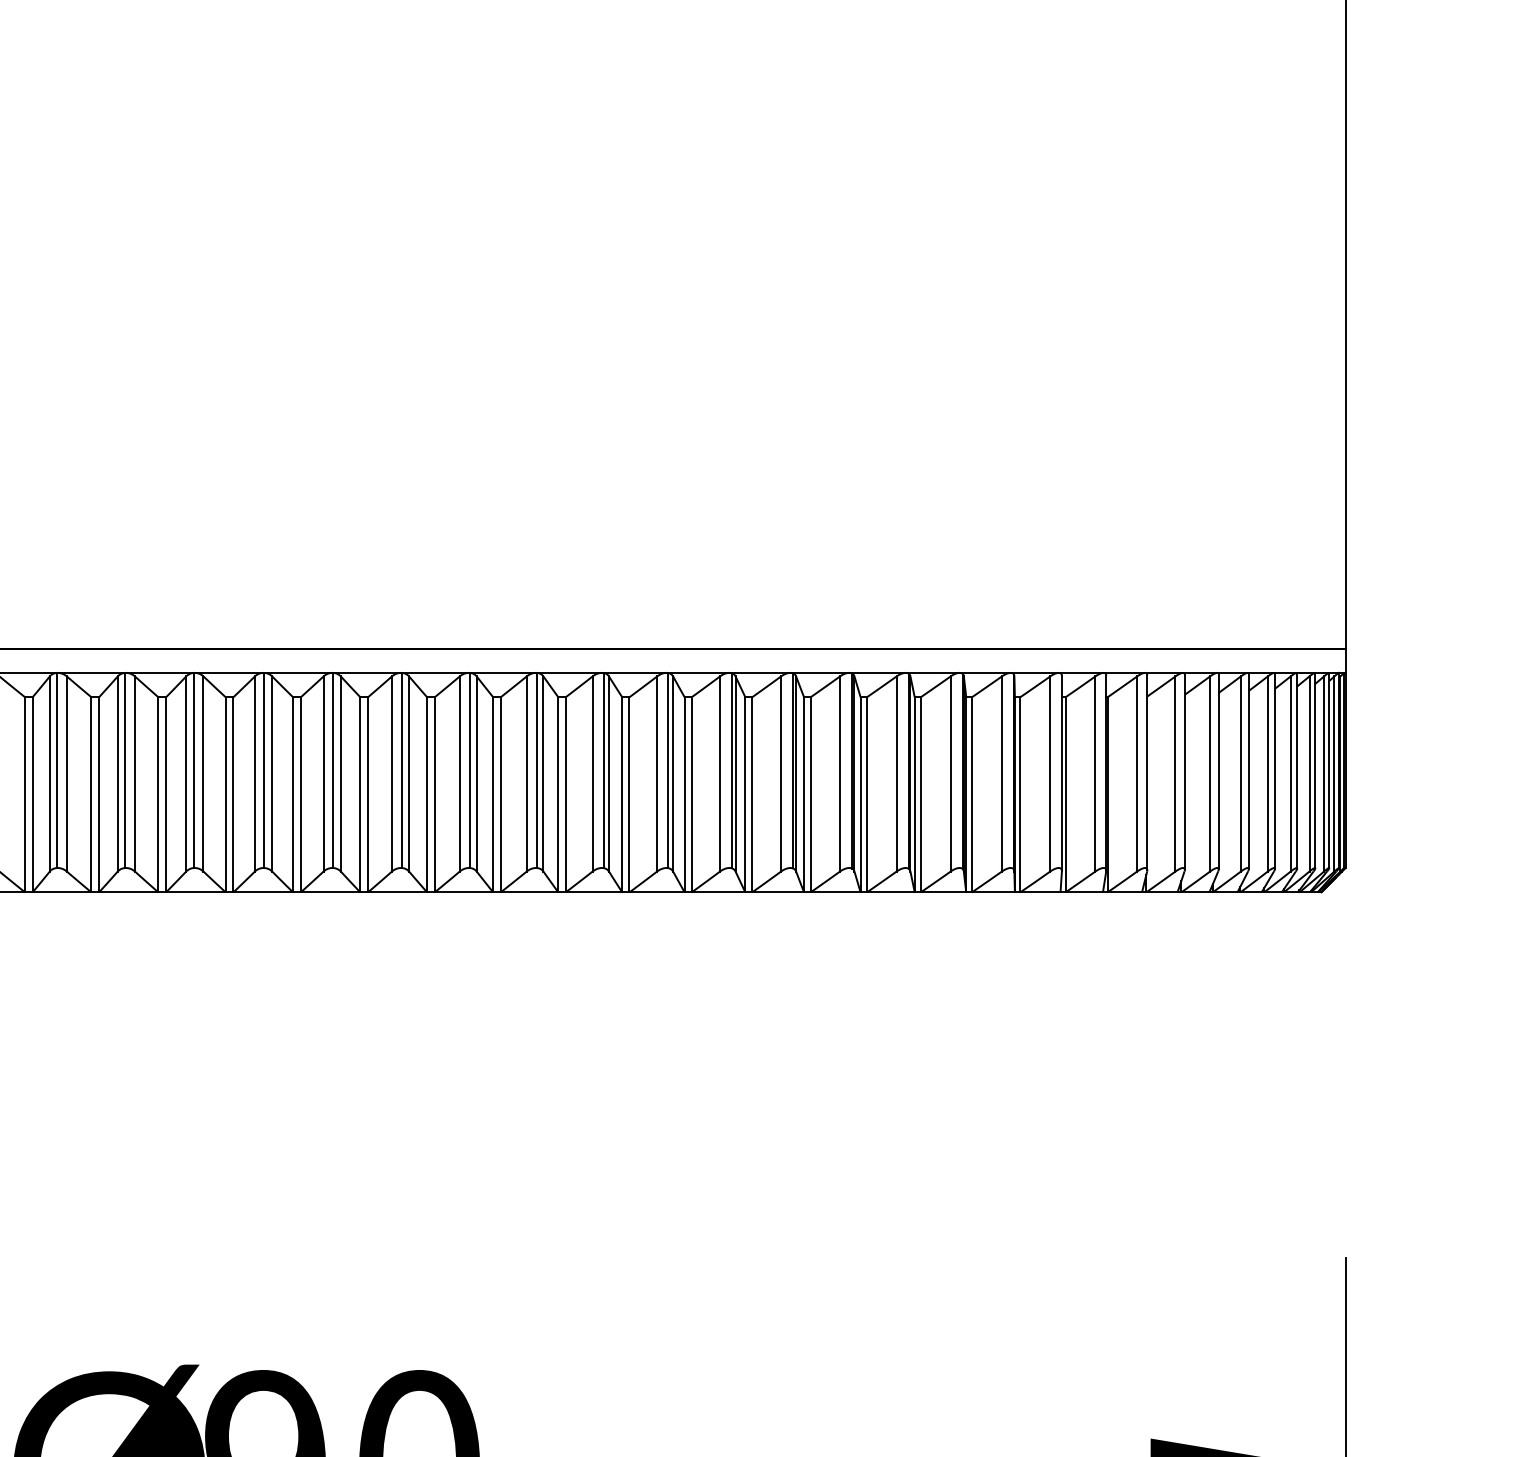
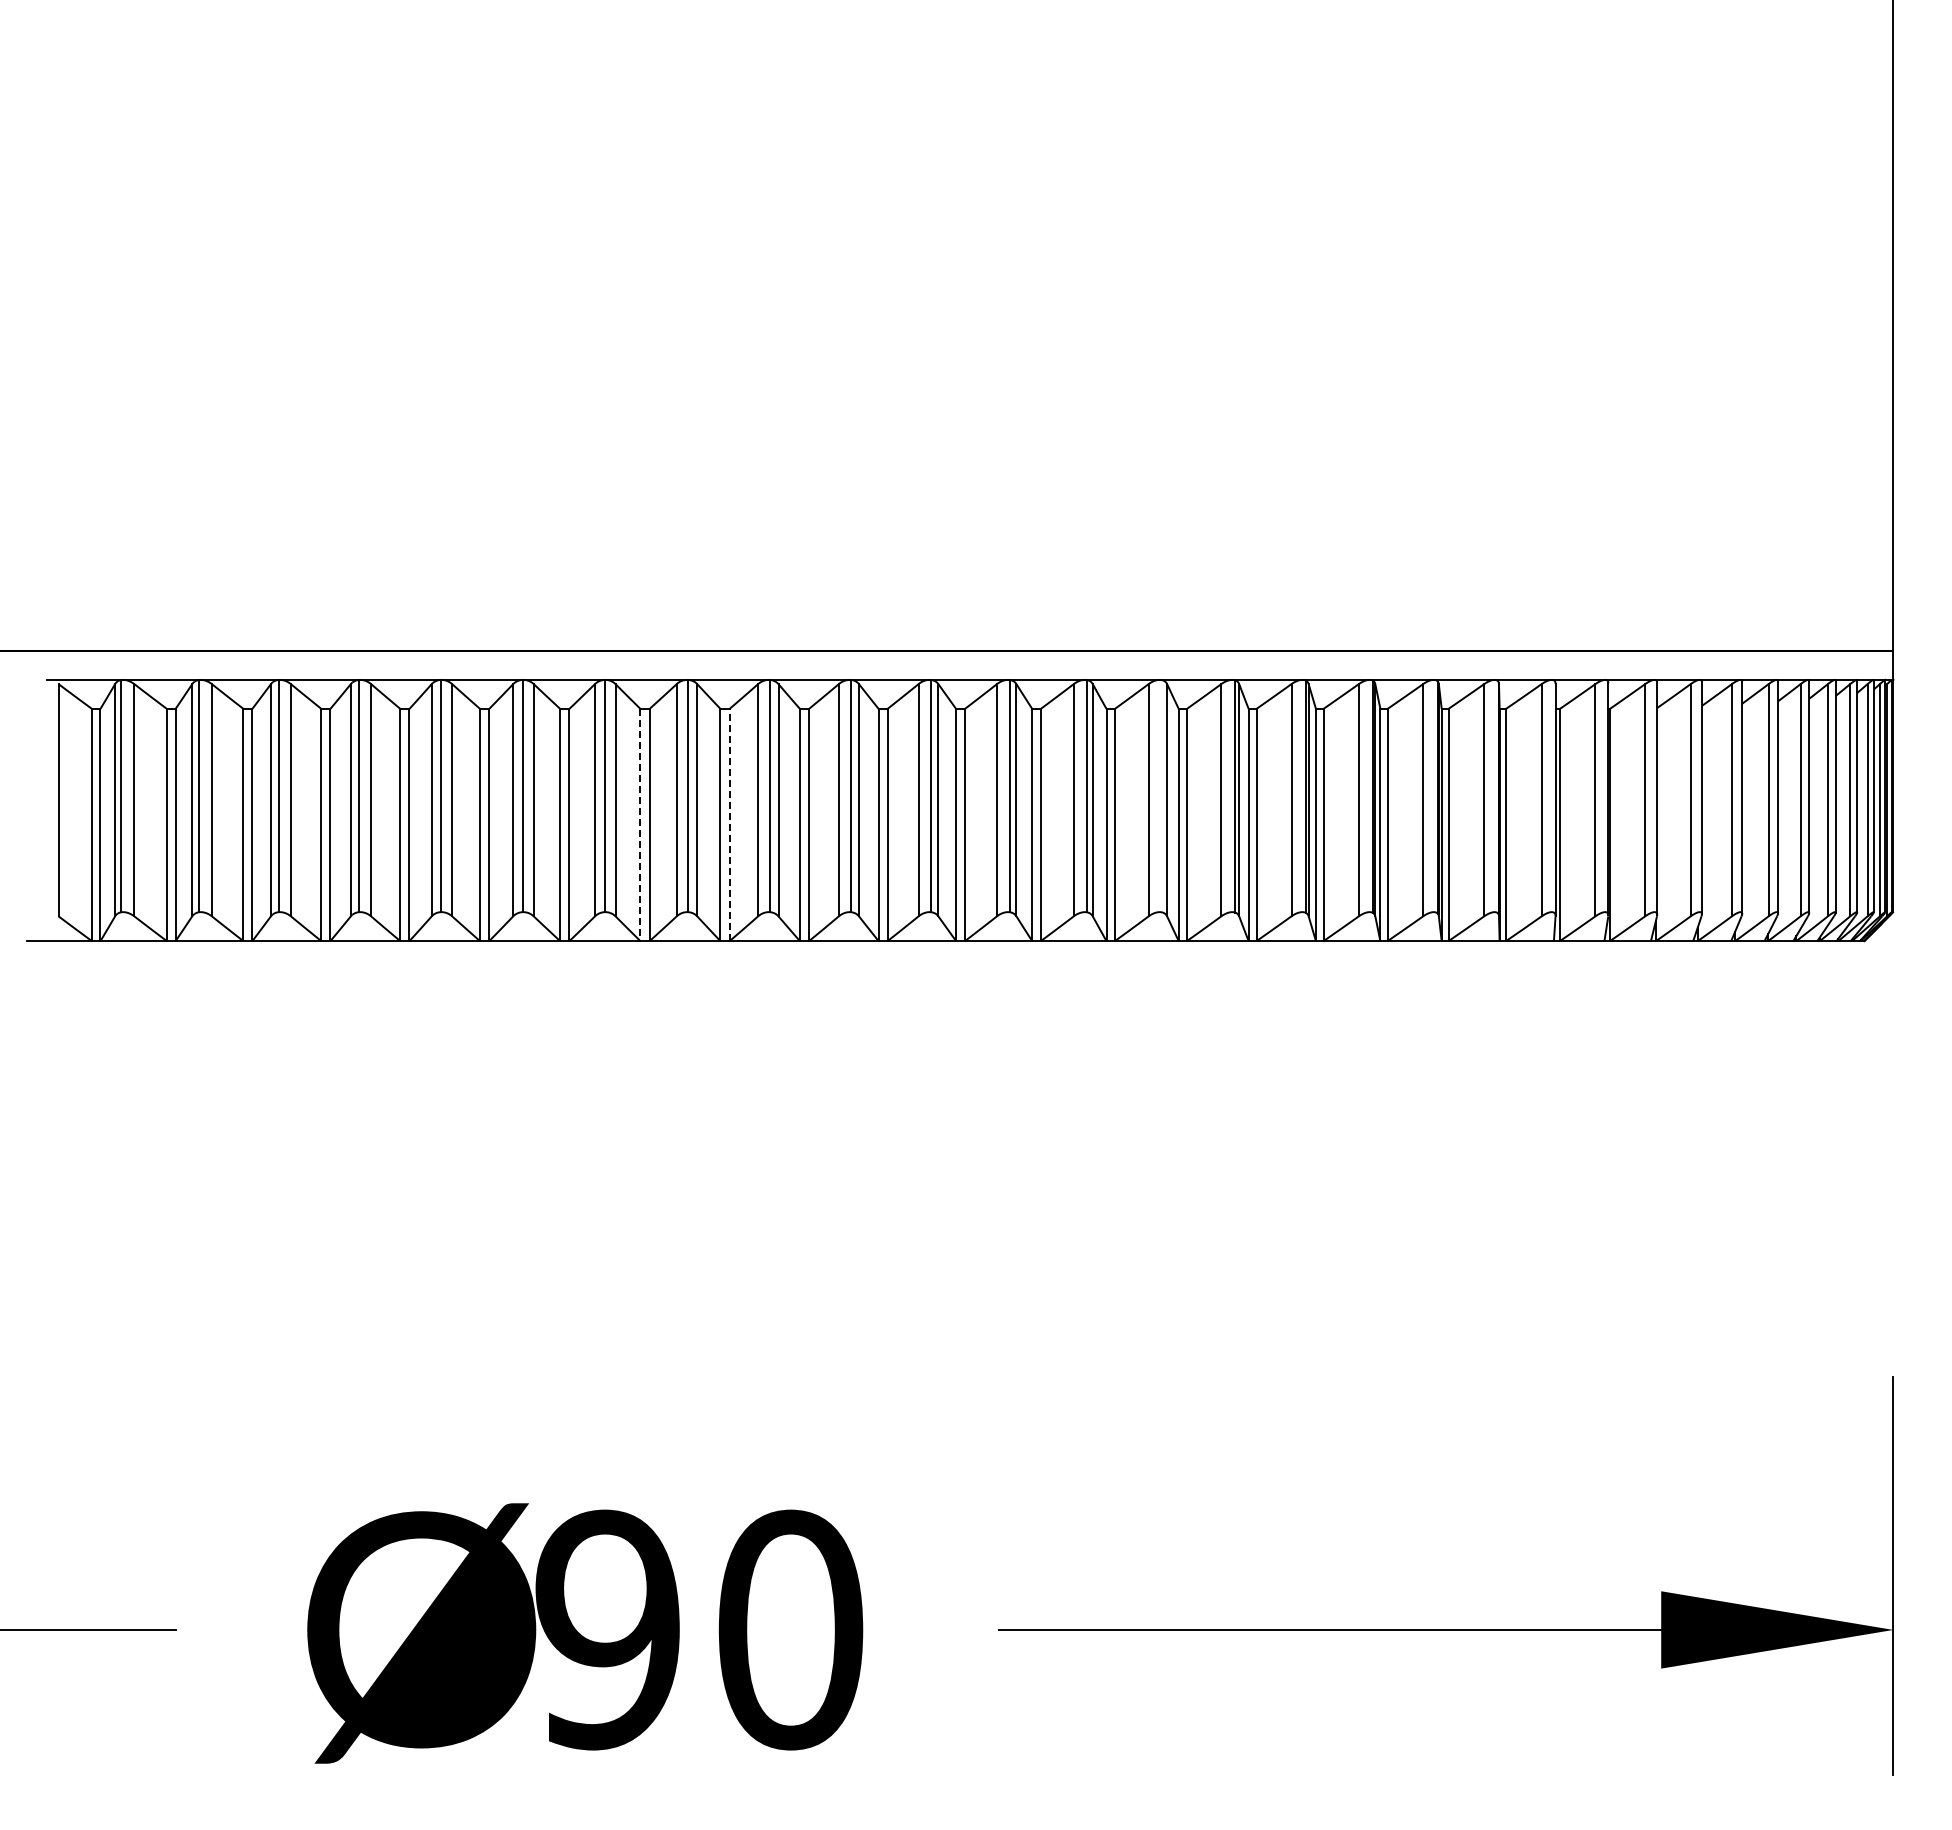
line: (731, 770) -> (1162, 796), removed
line: (367, 794) -> (729, 824), solid -> dashed
line: (293, 795) -> (640, 825), solid -> dashed

